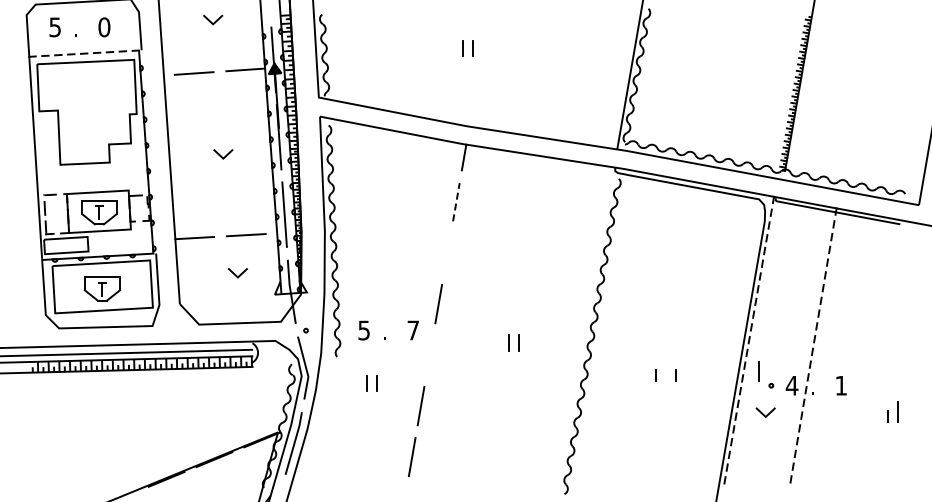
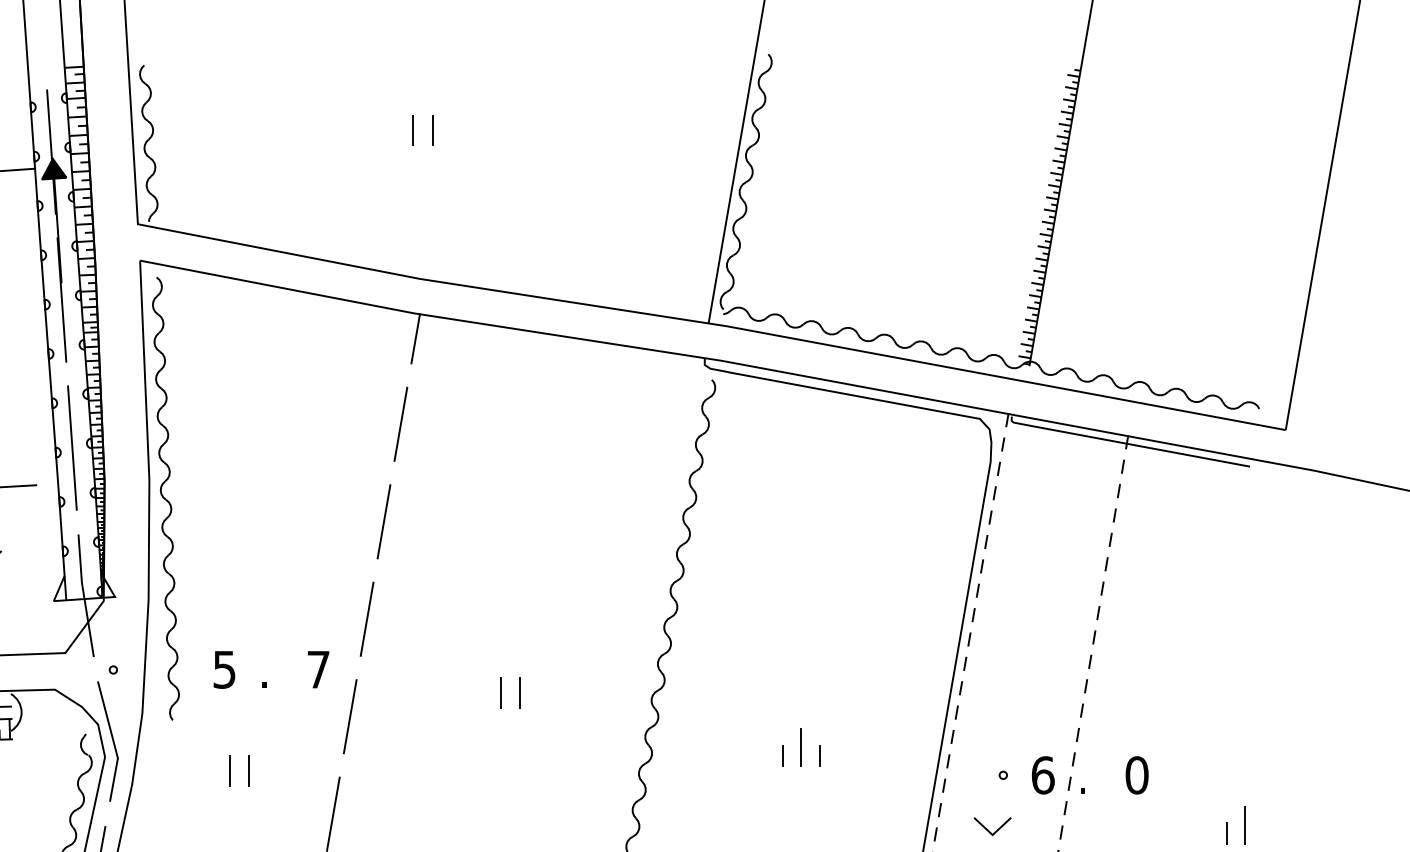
line: (456, 201) -> (401, 422), dashed -> solid
line: (447, 253) -> (383, 522), added
line: (429, 354) -> (349, 715), added
line: (758, 371) -> (800, 748), moved
text: (791, 385) -> (1041, 774), 4 -> 6
text: (841, 385) -> (1137, 774), 1 -> 0

